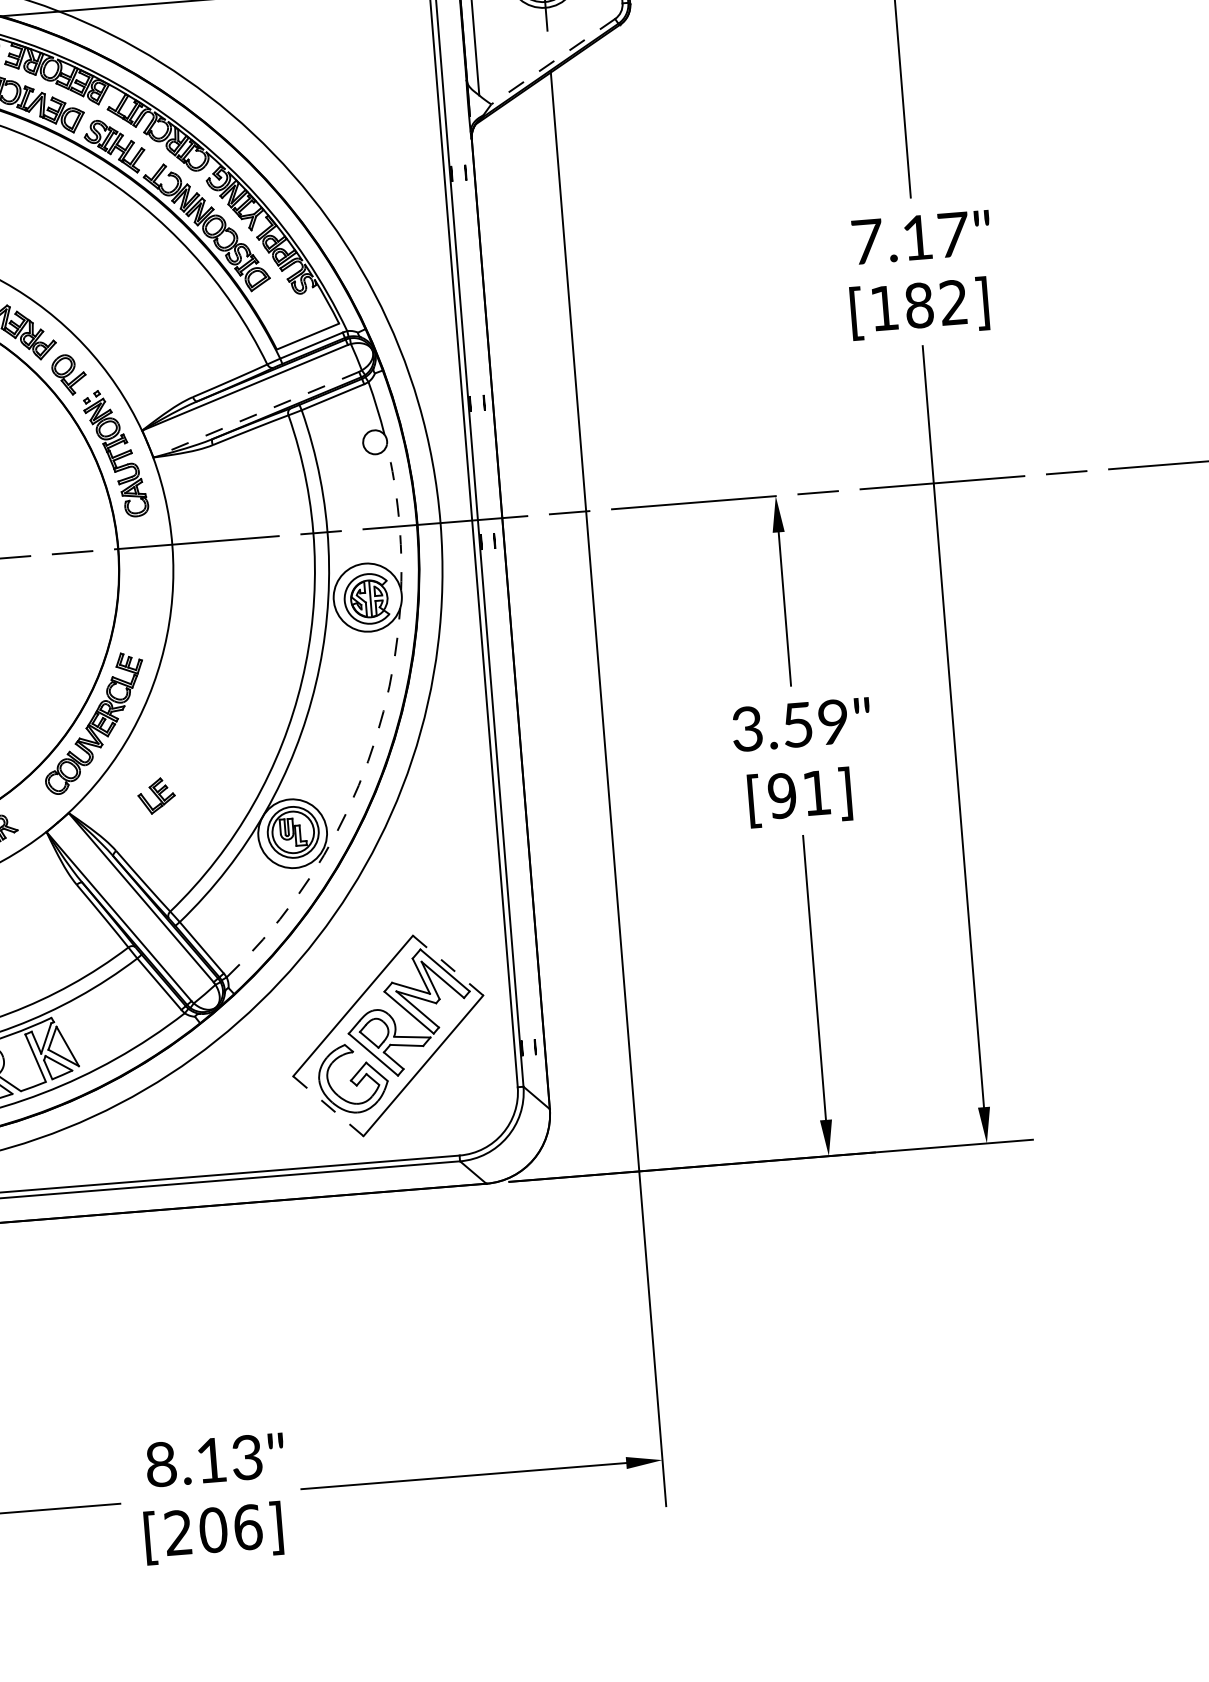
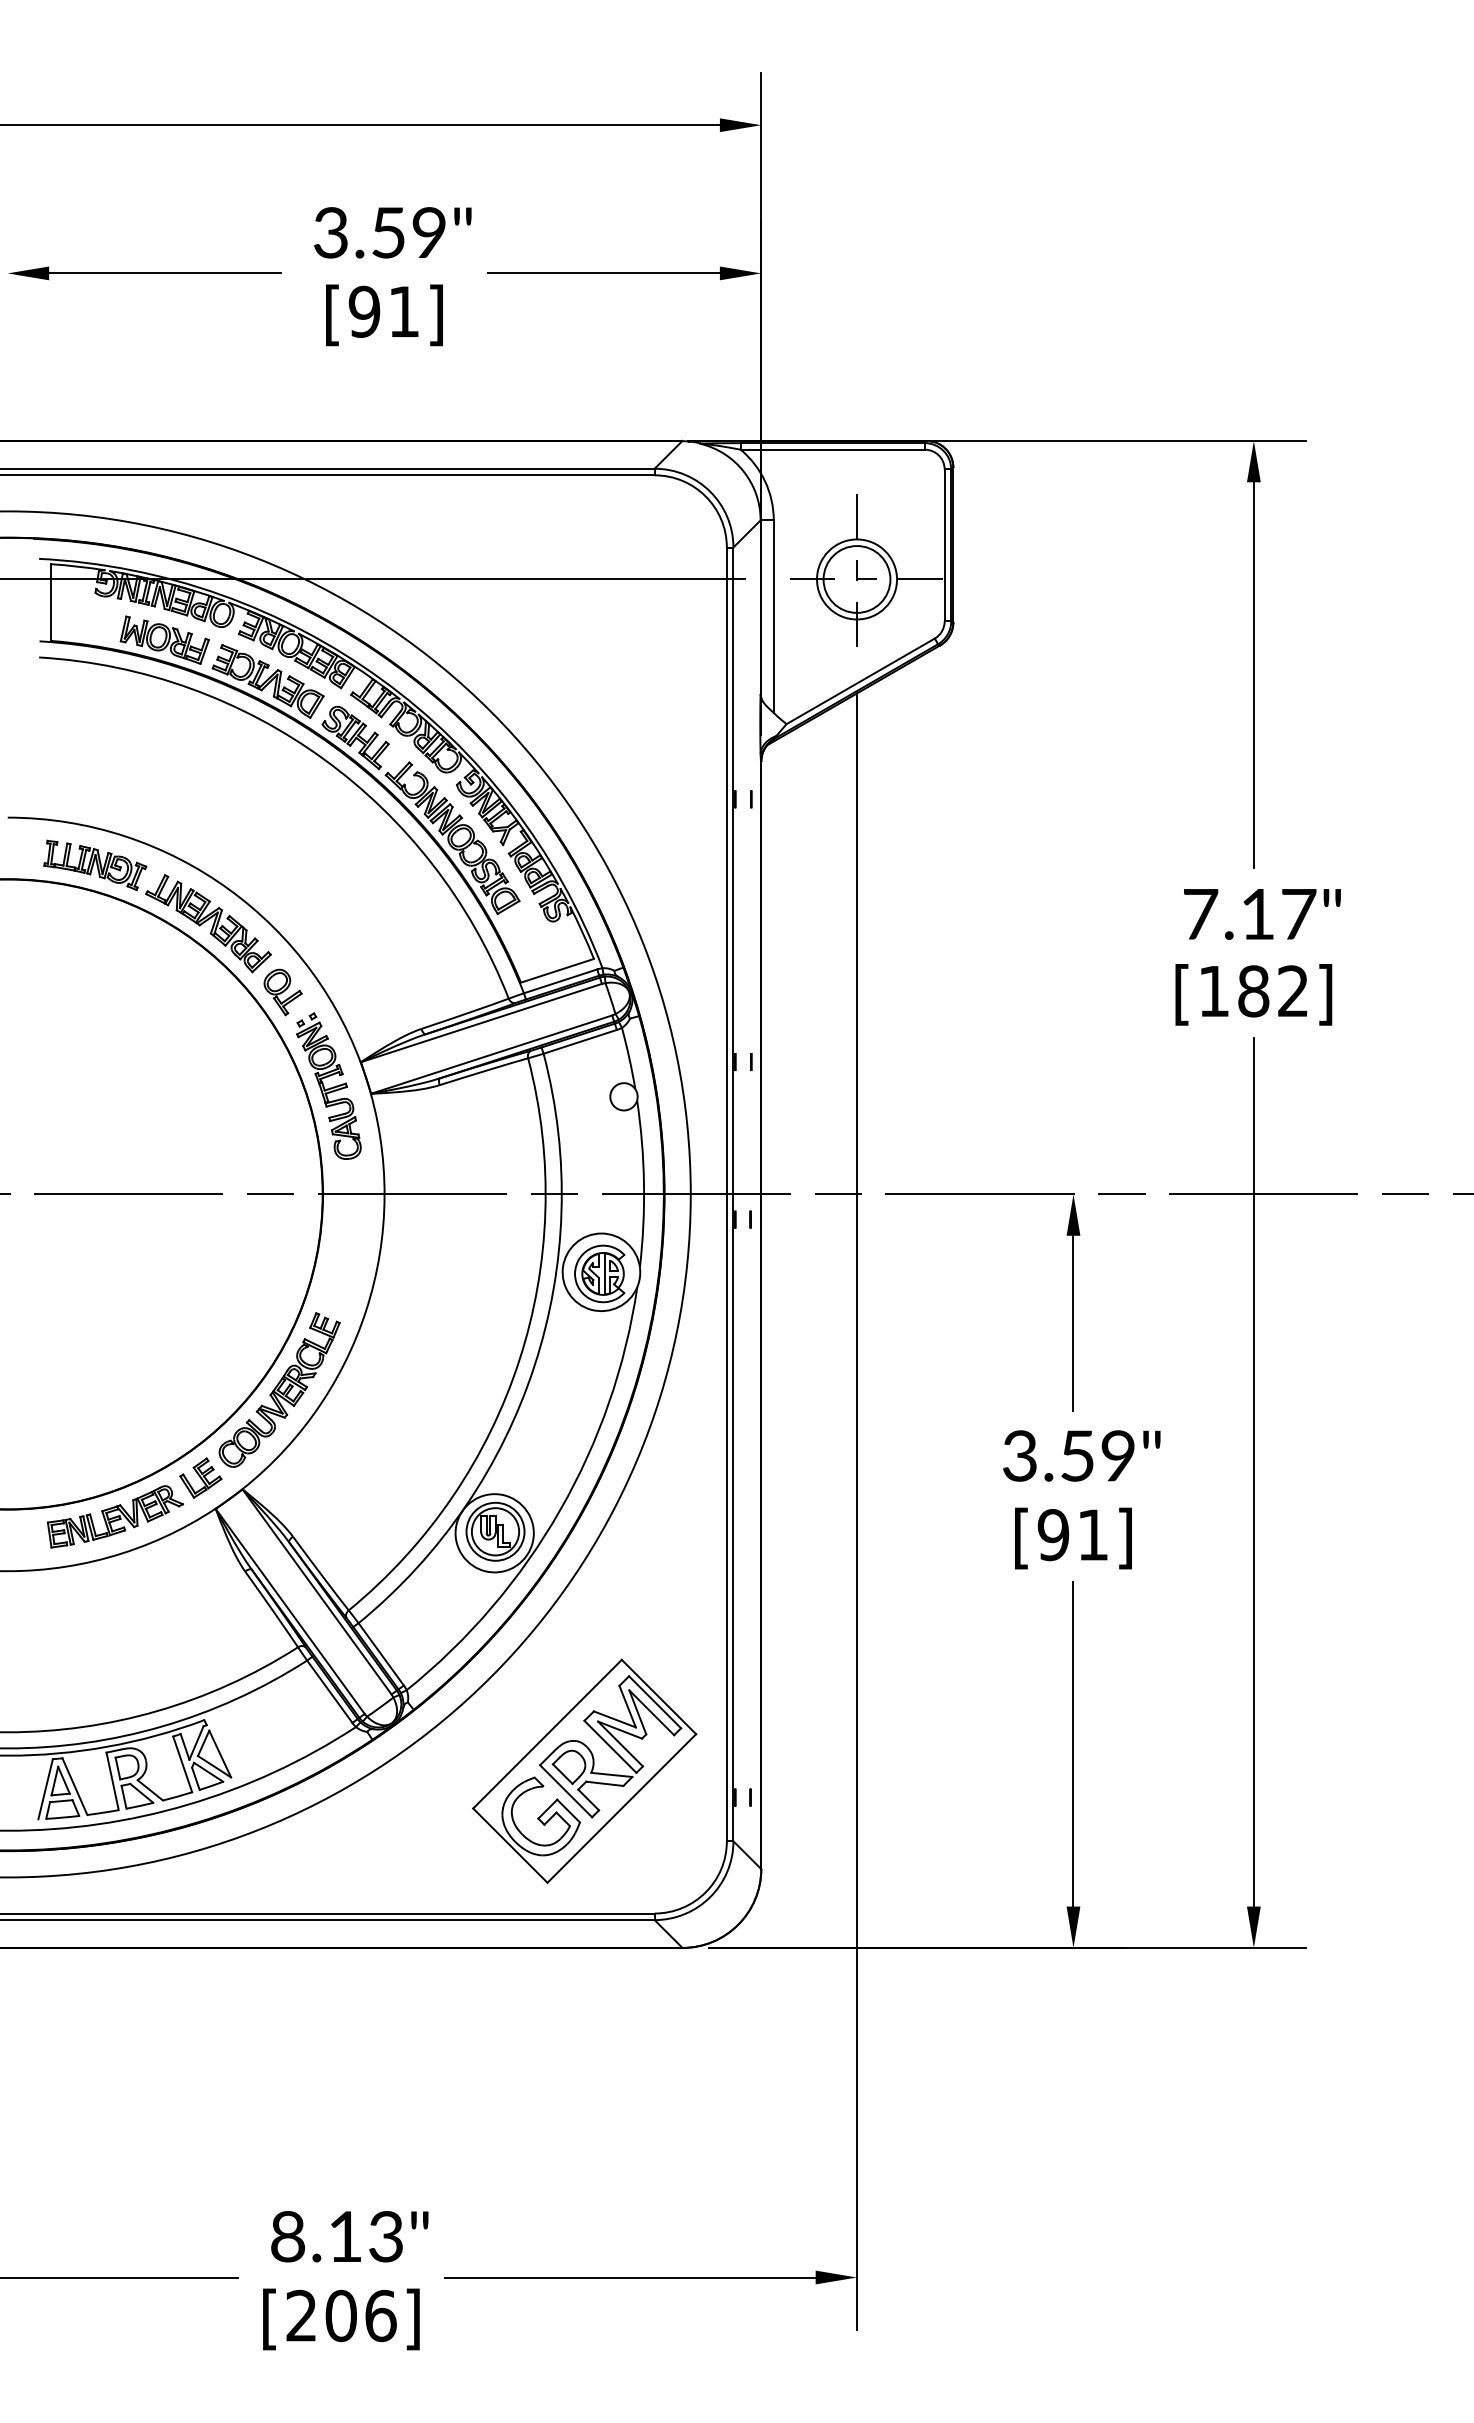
line: (553, 61) -> (860, 681), dashed -> solid
line: (256, 414) -> (491, 1054), dashed -> solid
arc: (399, 516) -> (644, 1183), dashed -> solid
part: (156, 795) -> (200, 1477), moved
arc: (348, 809) -> (560, 1510), dashed -> solid
line: (447, 966) -> (658, 1697), dashed -> solid
line: (328, 1106) -> (510, 1845), dashed -> solid

